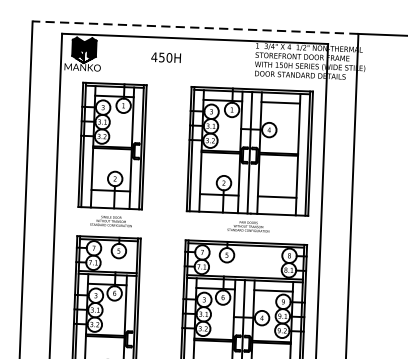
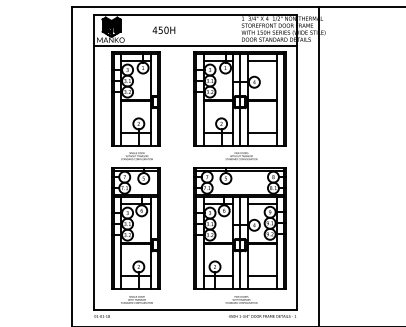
line: (195, 27) -> (195, 6), dashed -> solid
text: (165, 56) -> (163, 29), moved
line: (193, 78) -> (195, 45), added

